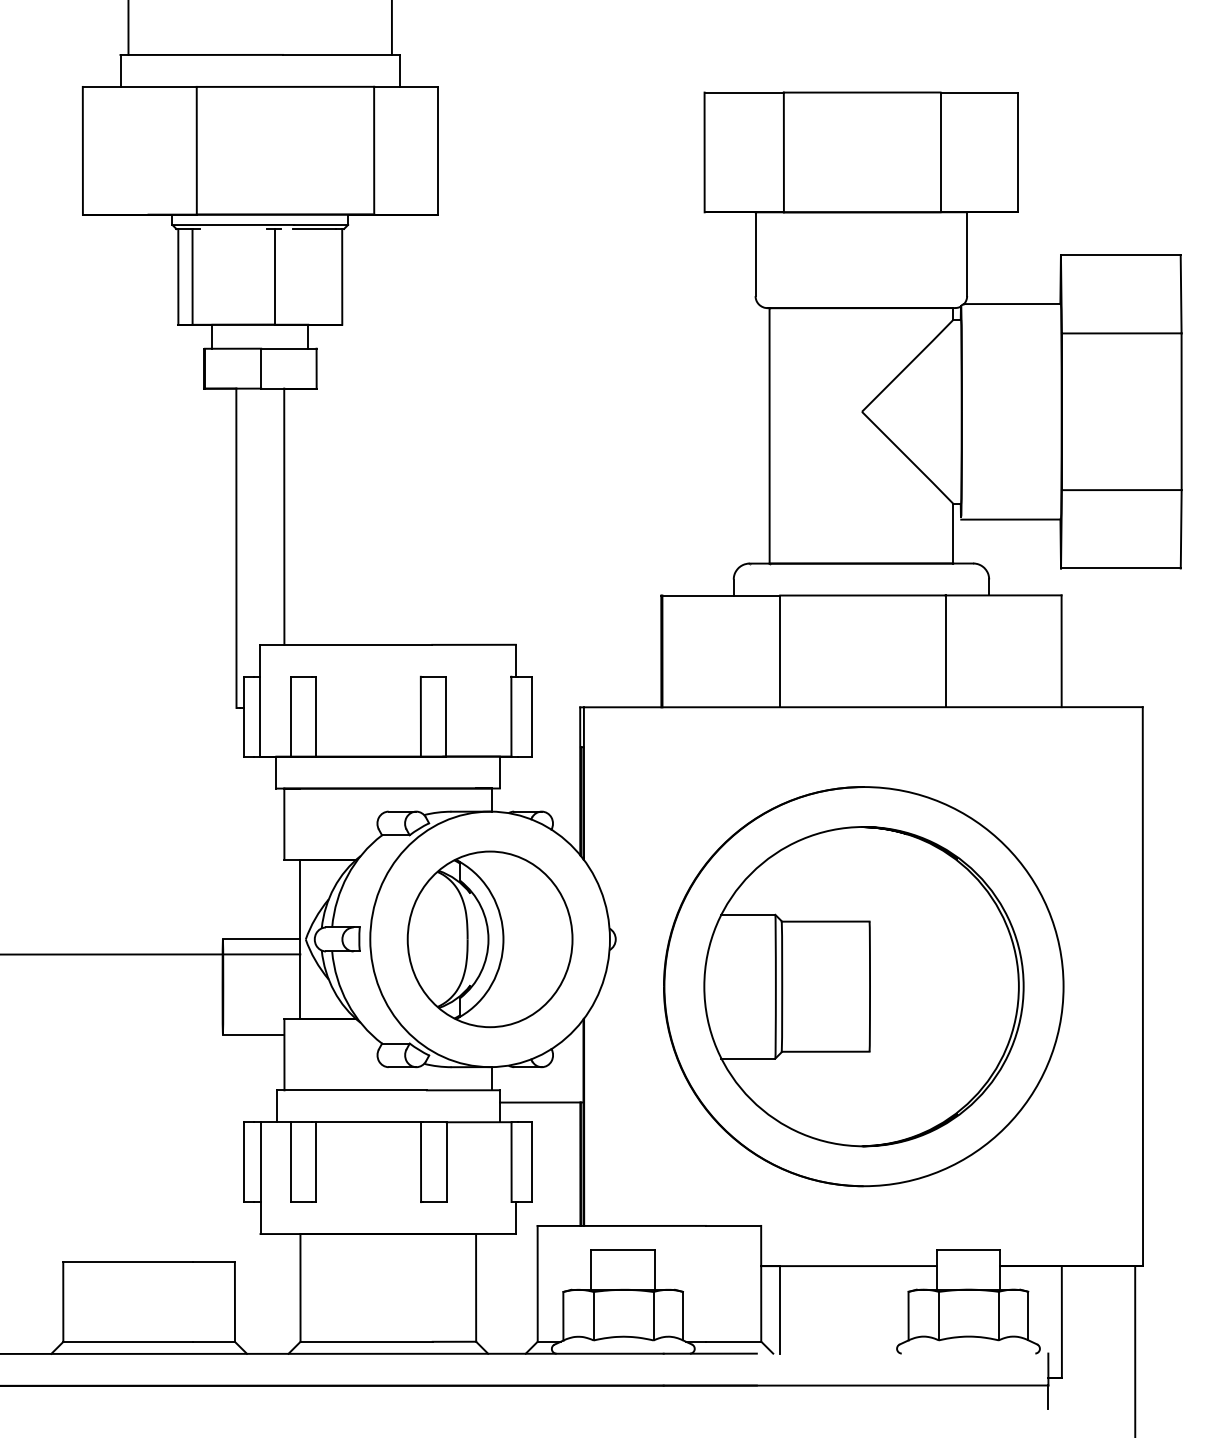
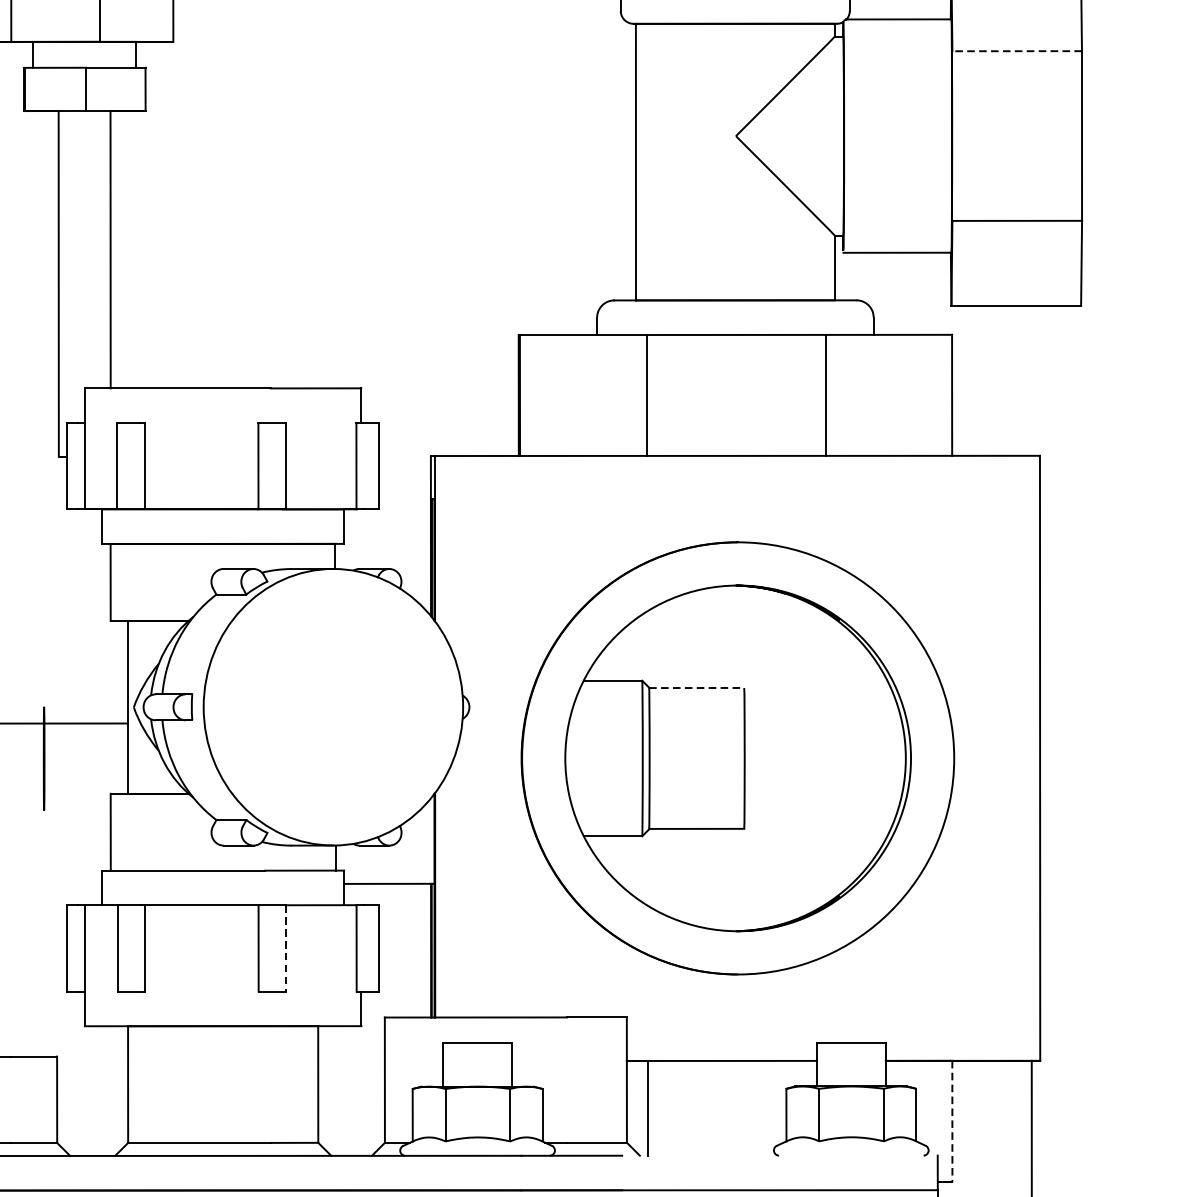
line: (1121, 333) -> (1016, 51), solid -> dashed
line: (825, 921) -> (696, 687), solid -> dashed
line: (261, 938) -> (85, 706), removed
part: (489, 939) -> (332, 707), removed
line: (253, 1034) -> (77, 810), removed
line: (446, 1162) -> (286, 948), solid -> dashed
line: (1061, 1321) -> (951, 1120), solid -> dashed

